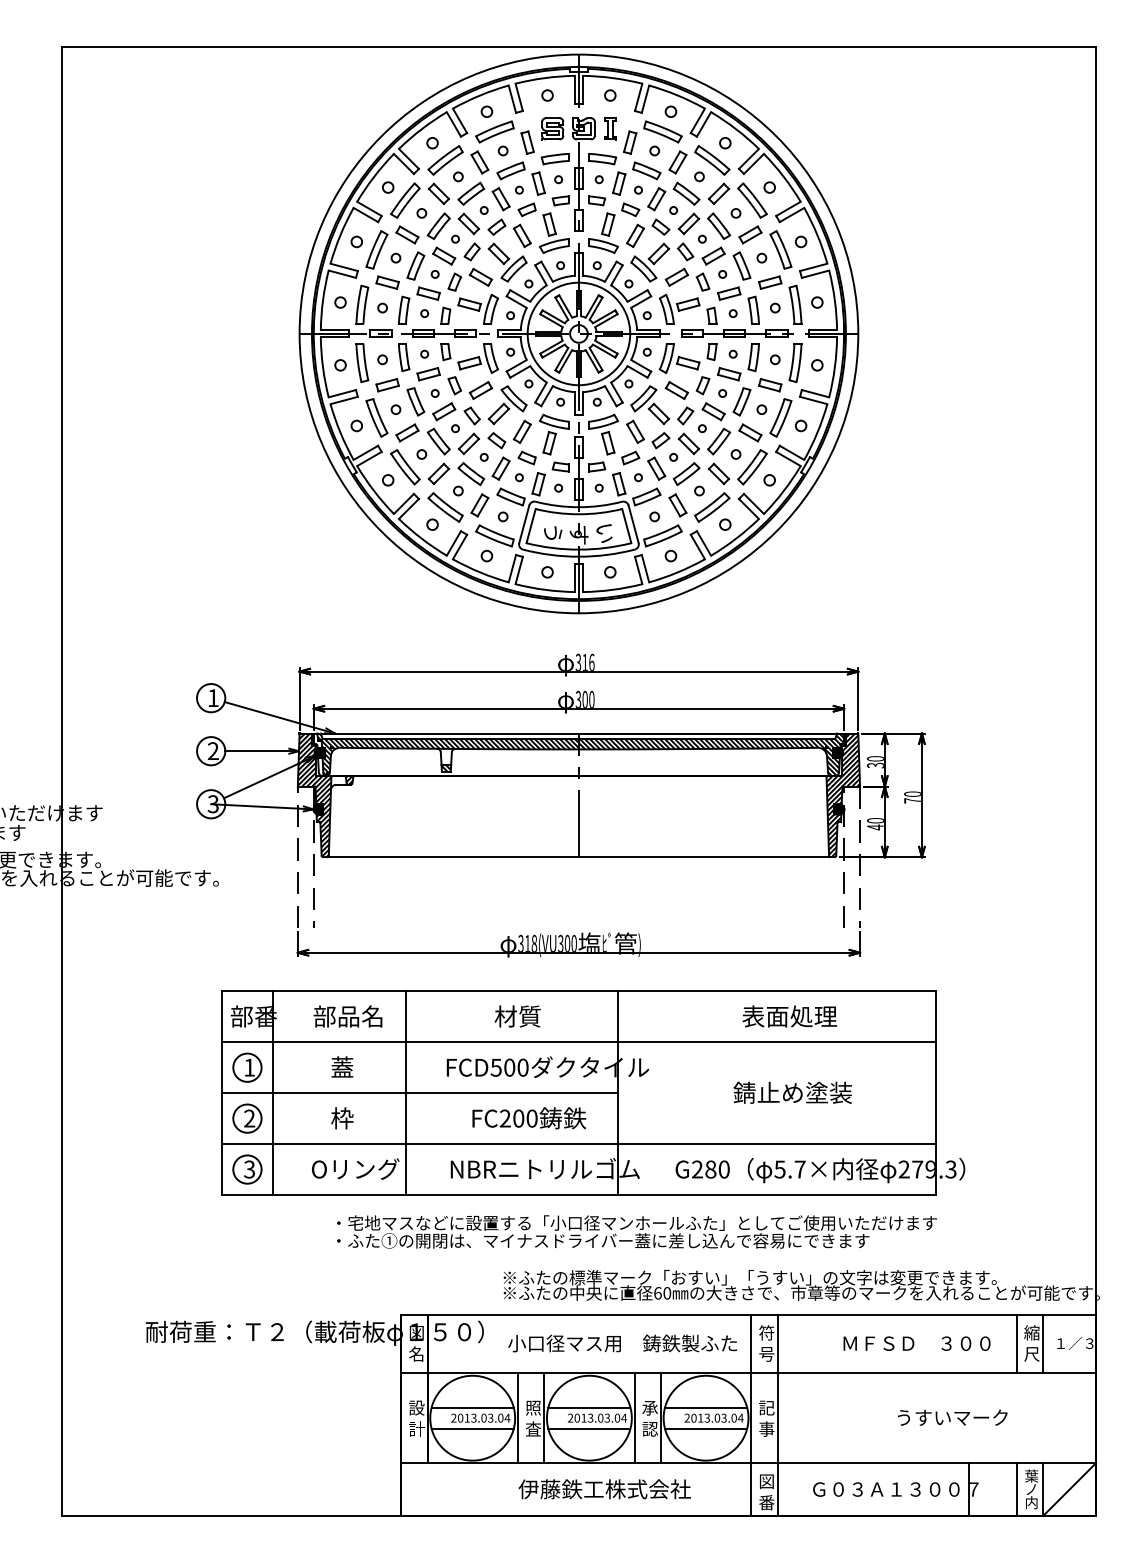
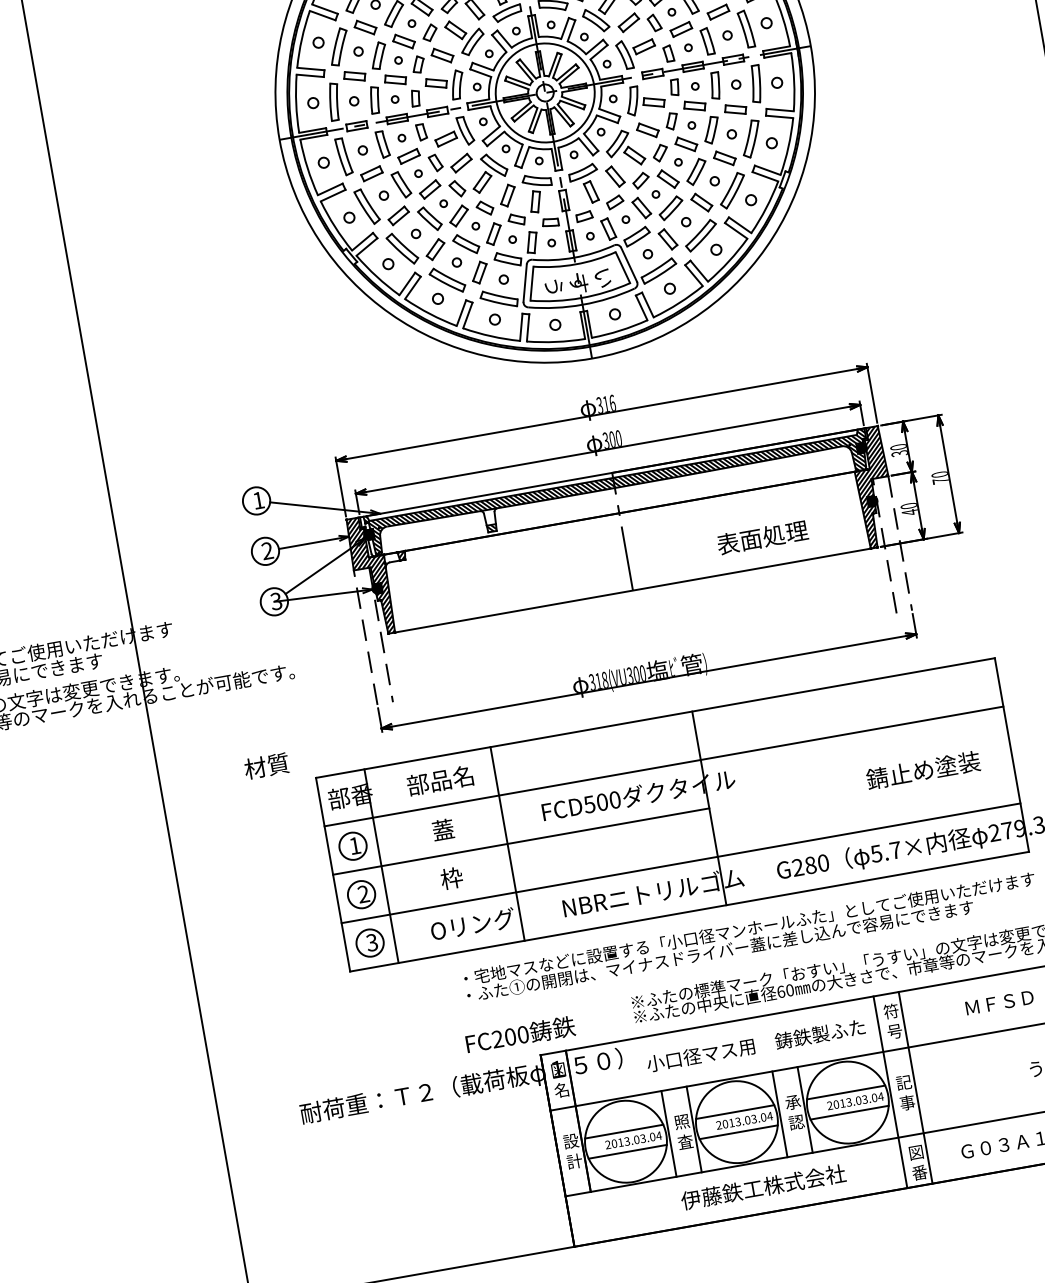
text: (517, 1016) -> (266, 766), moved
text: (789, 1016) -> (762, 537), moved
text: (792, 1092) -> (922, 770), moved
text: (529, 1118) -> (520, 1035), moved

